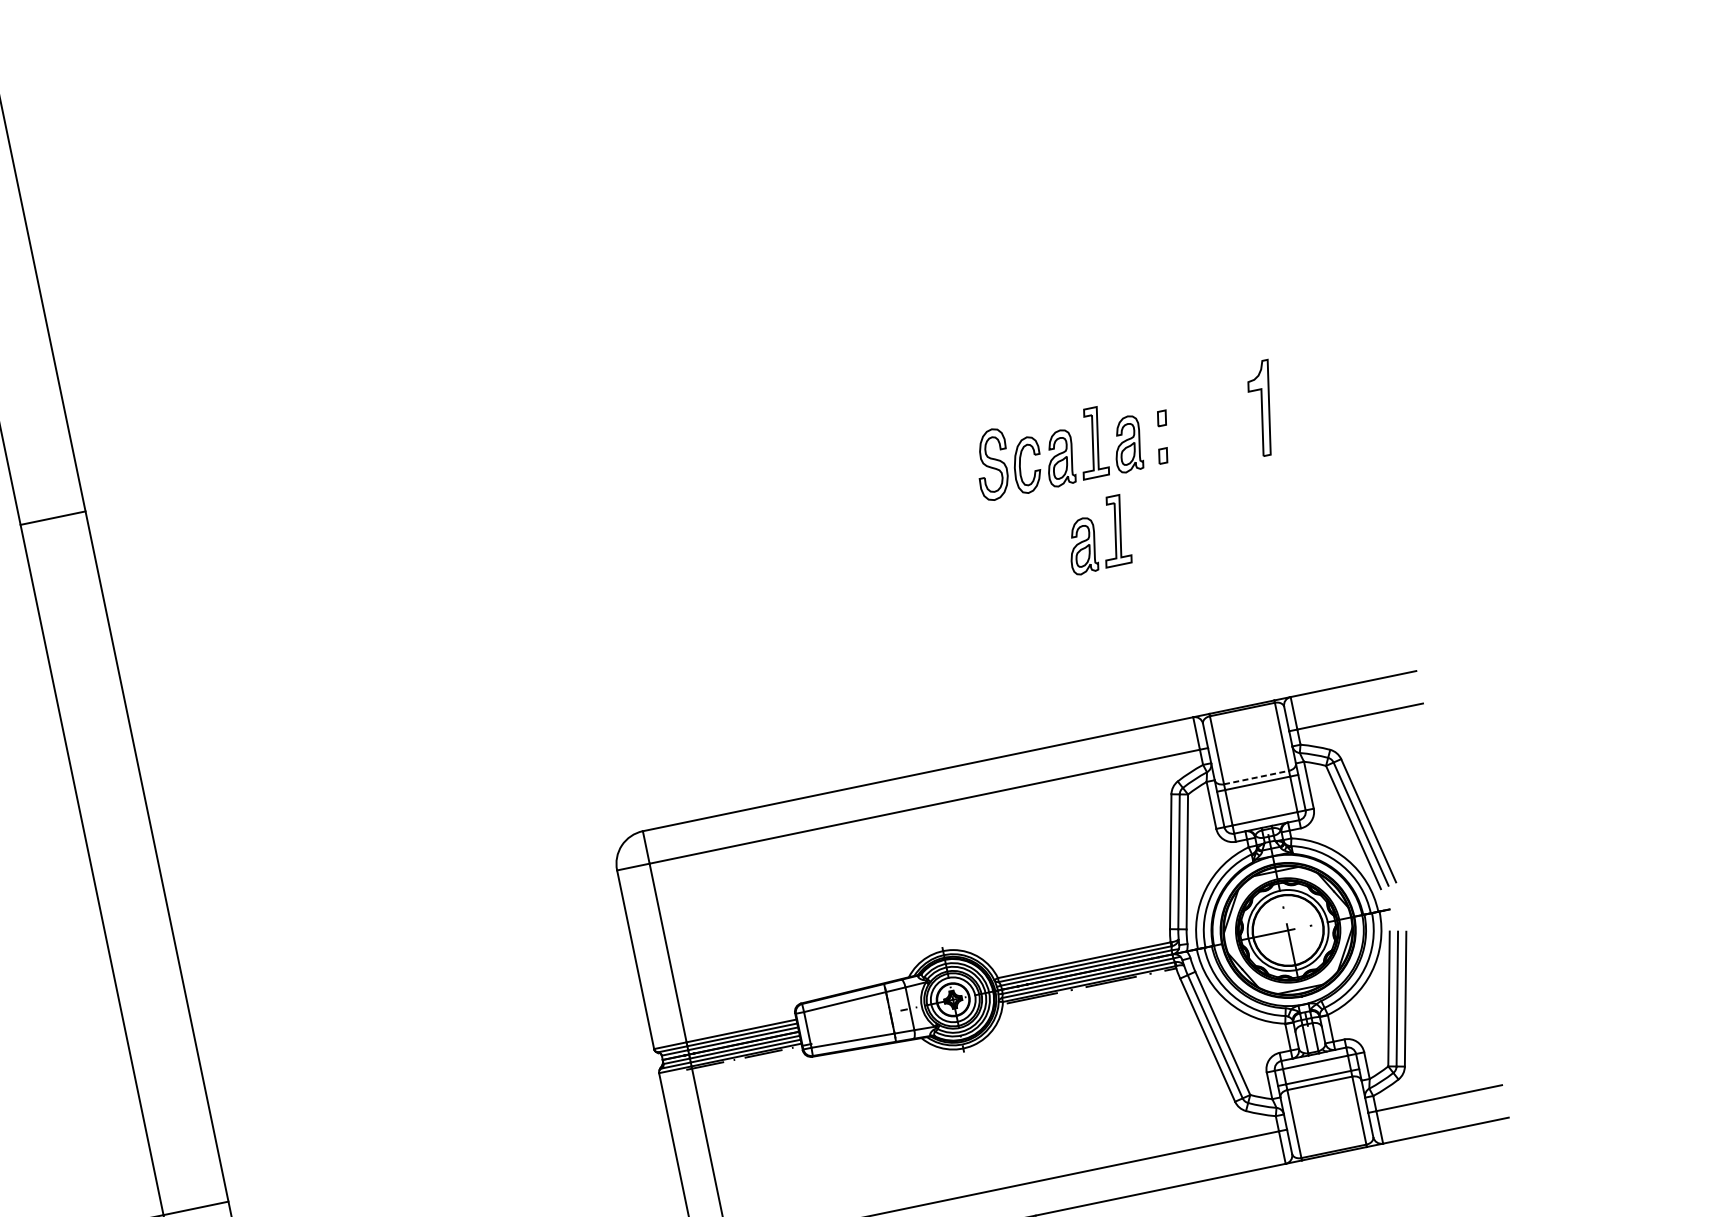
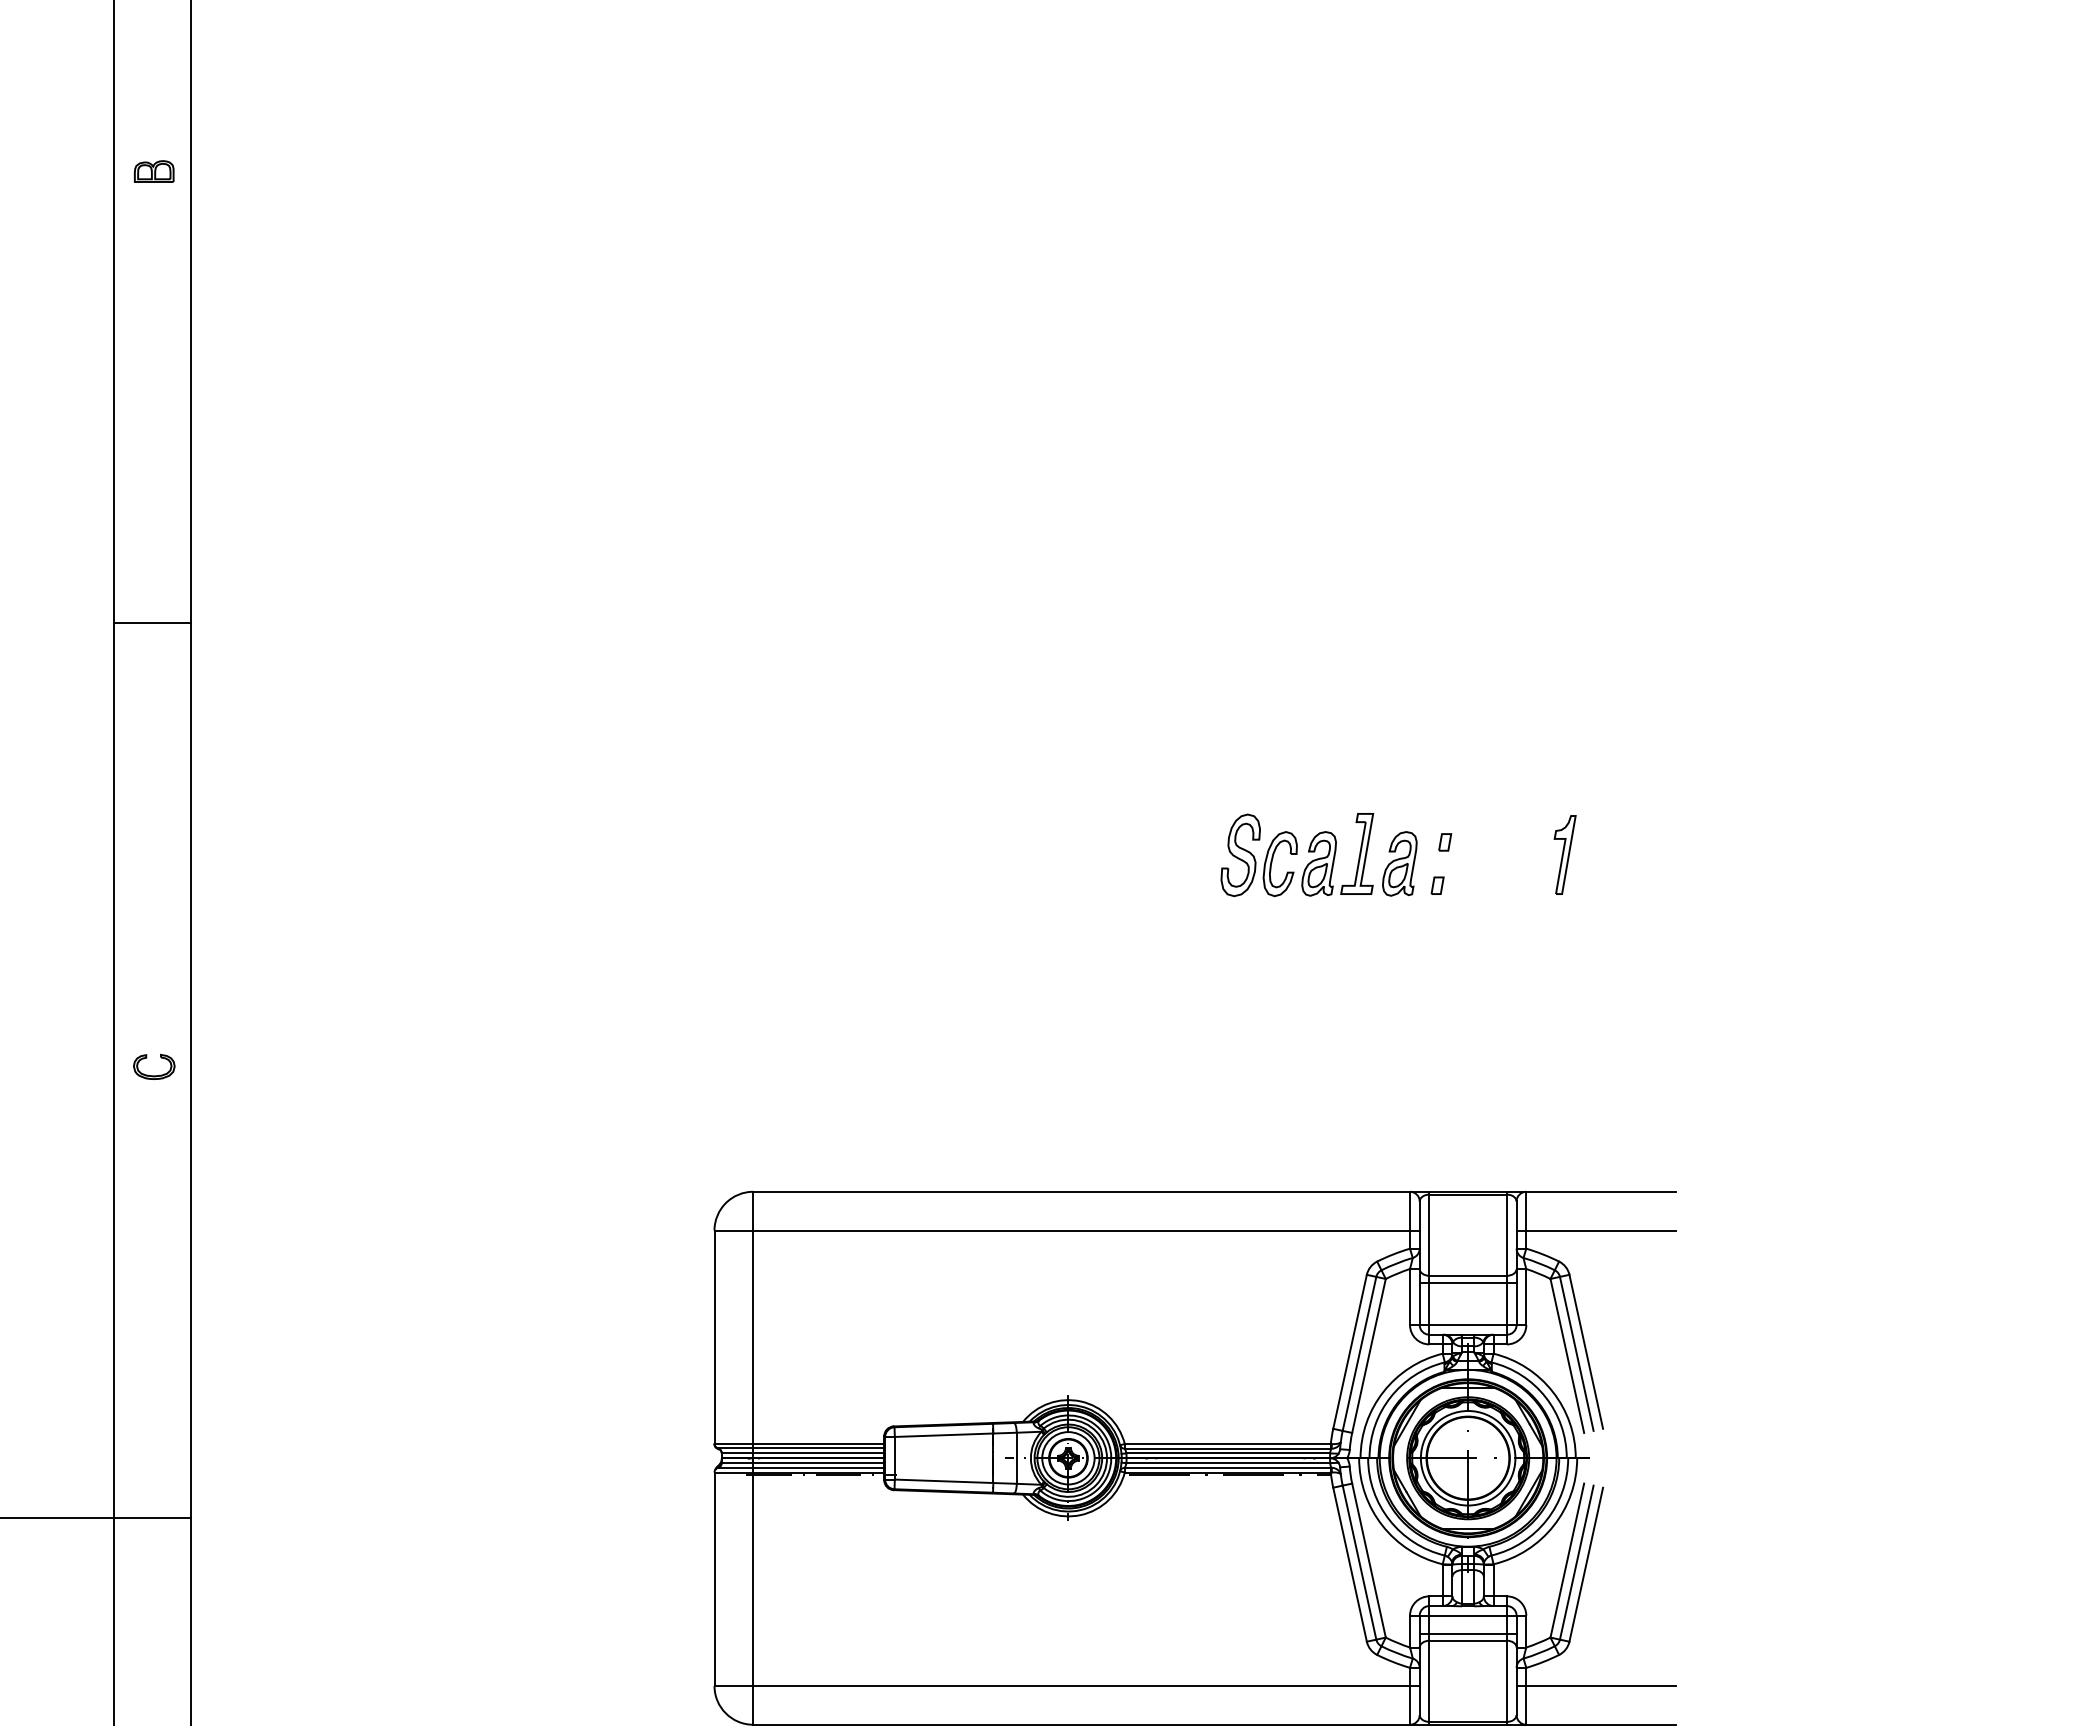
part: (1264, 407) -> (1564, 854), size x0.71
line: (53, 517) -> (152, 622), moved
part: (1096, 535) -> (1342, 960), removed
line: (1256, 777) -> (1468, 1275), dashed -> solid
part: (121, 837) -> (154, 1075), added

